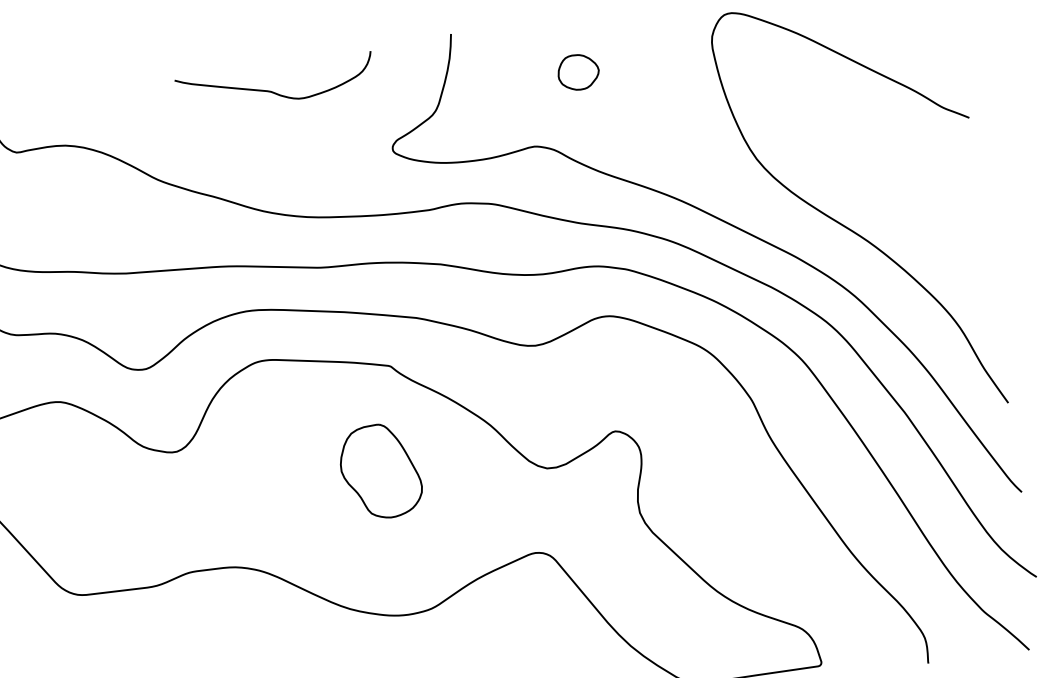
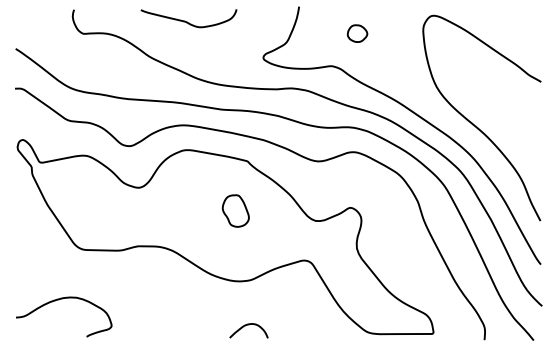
curve: (273, 90) -> (187, 21), moved
part: (379, 470) -> (235, 210), size x0.7

